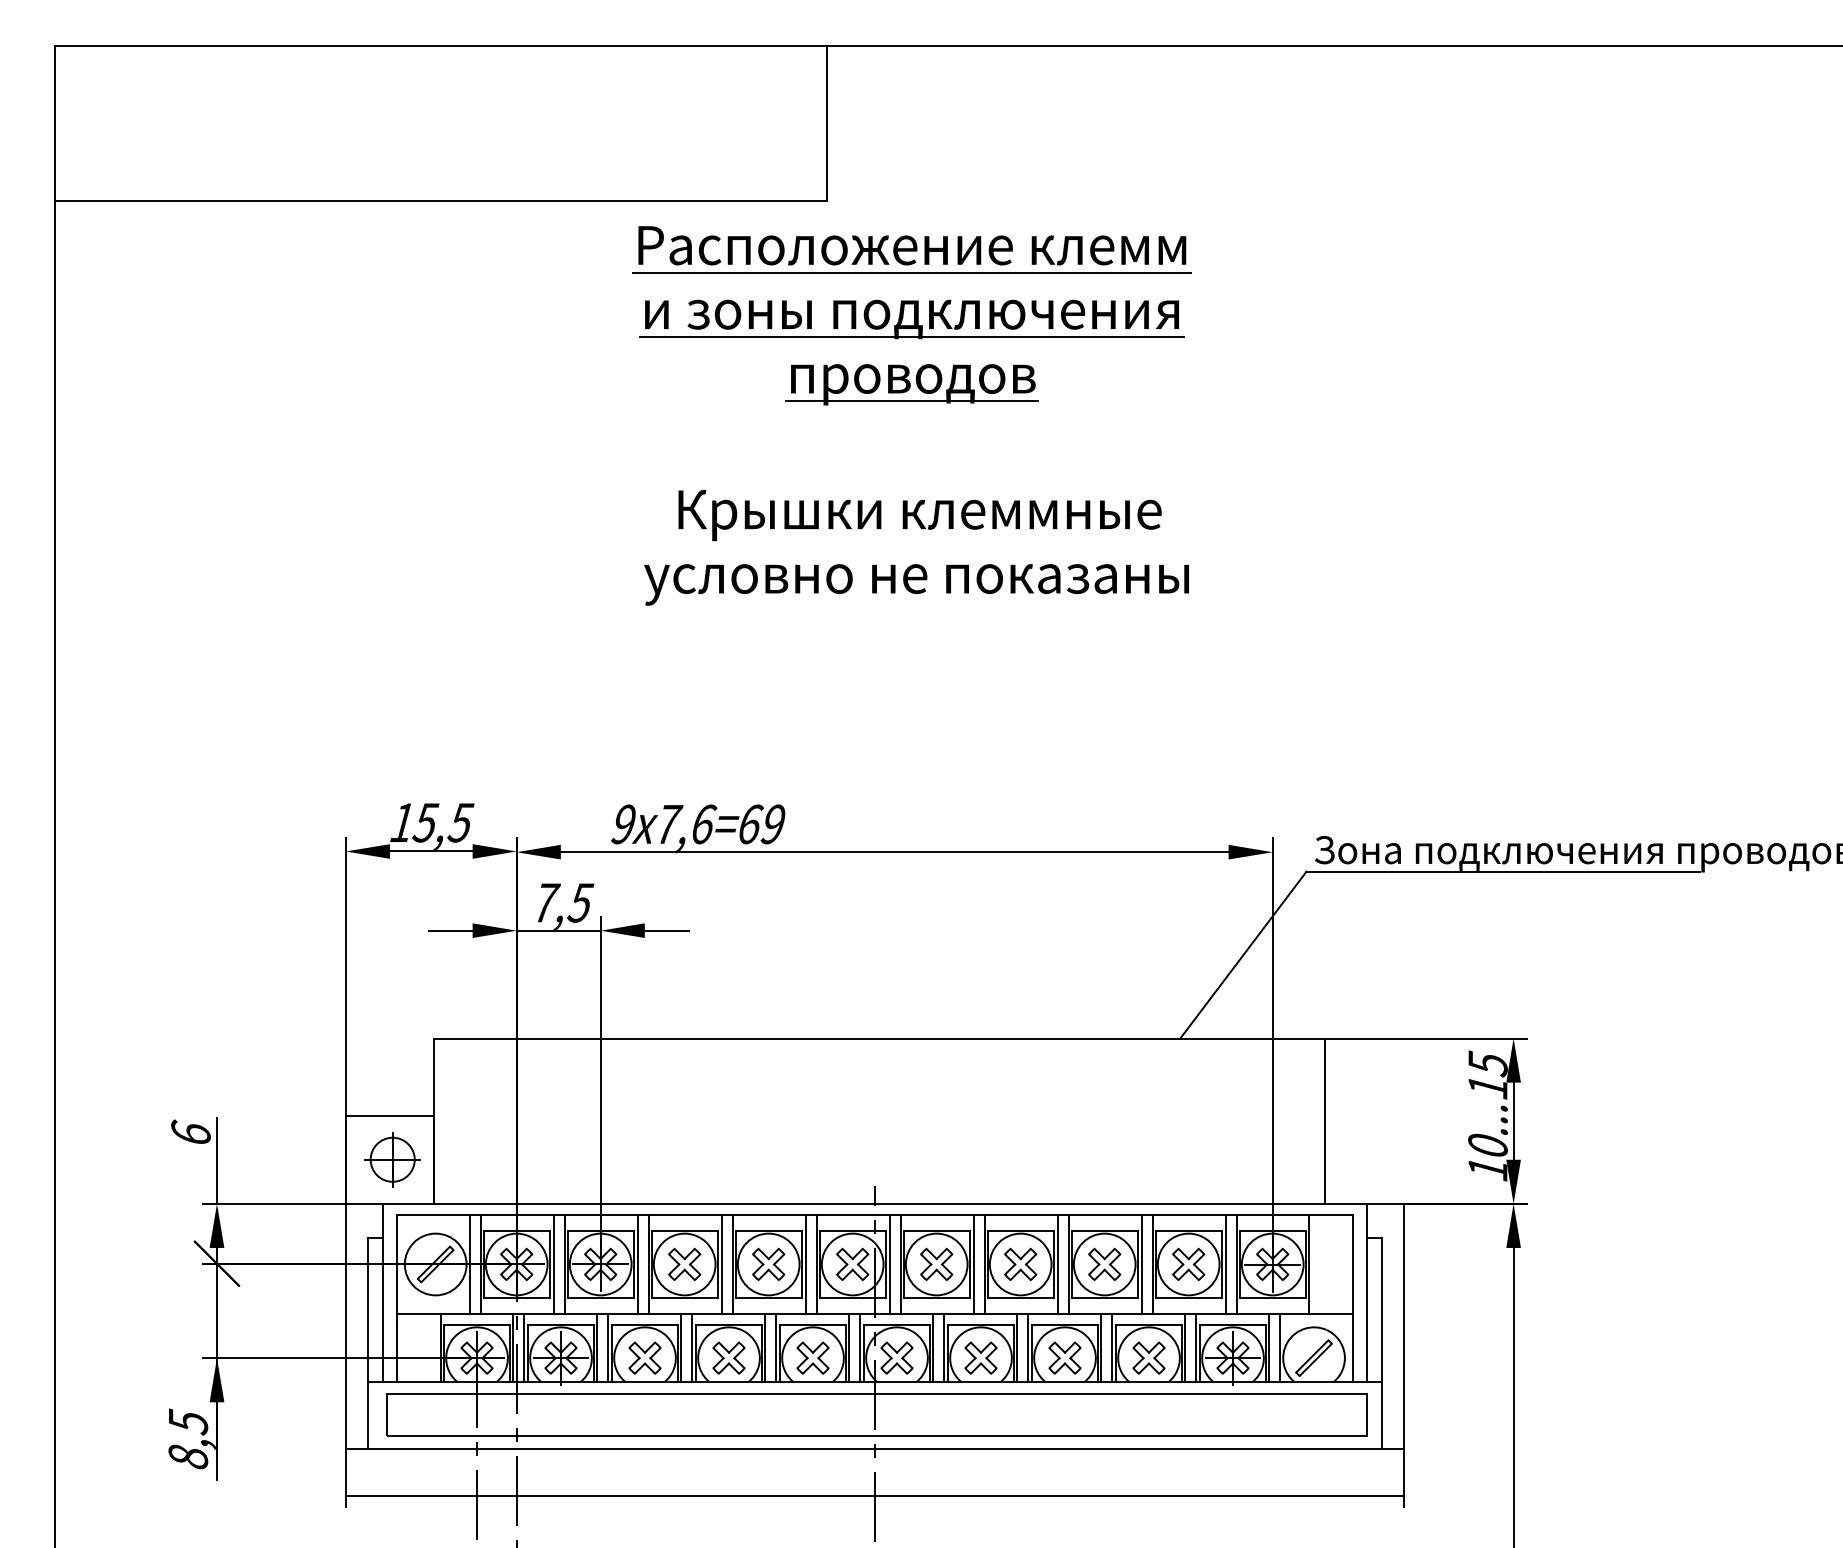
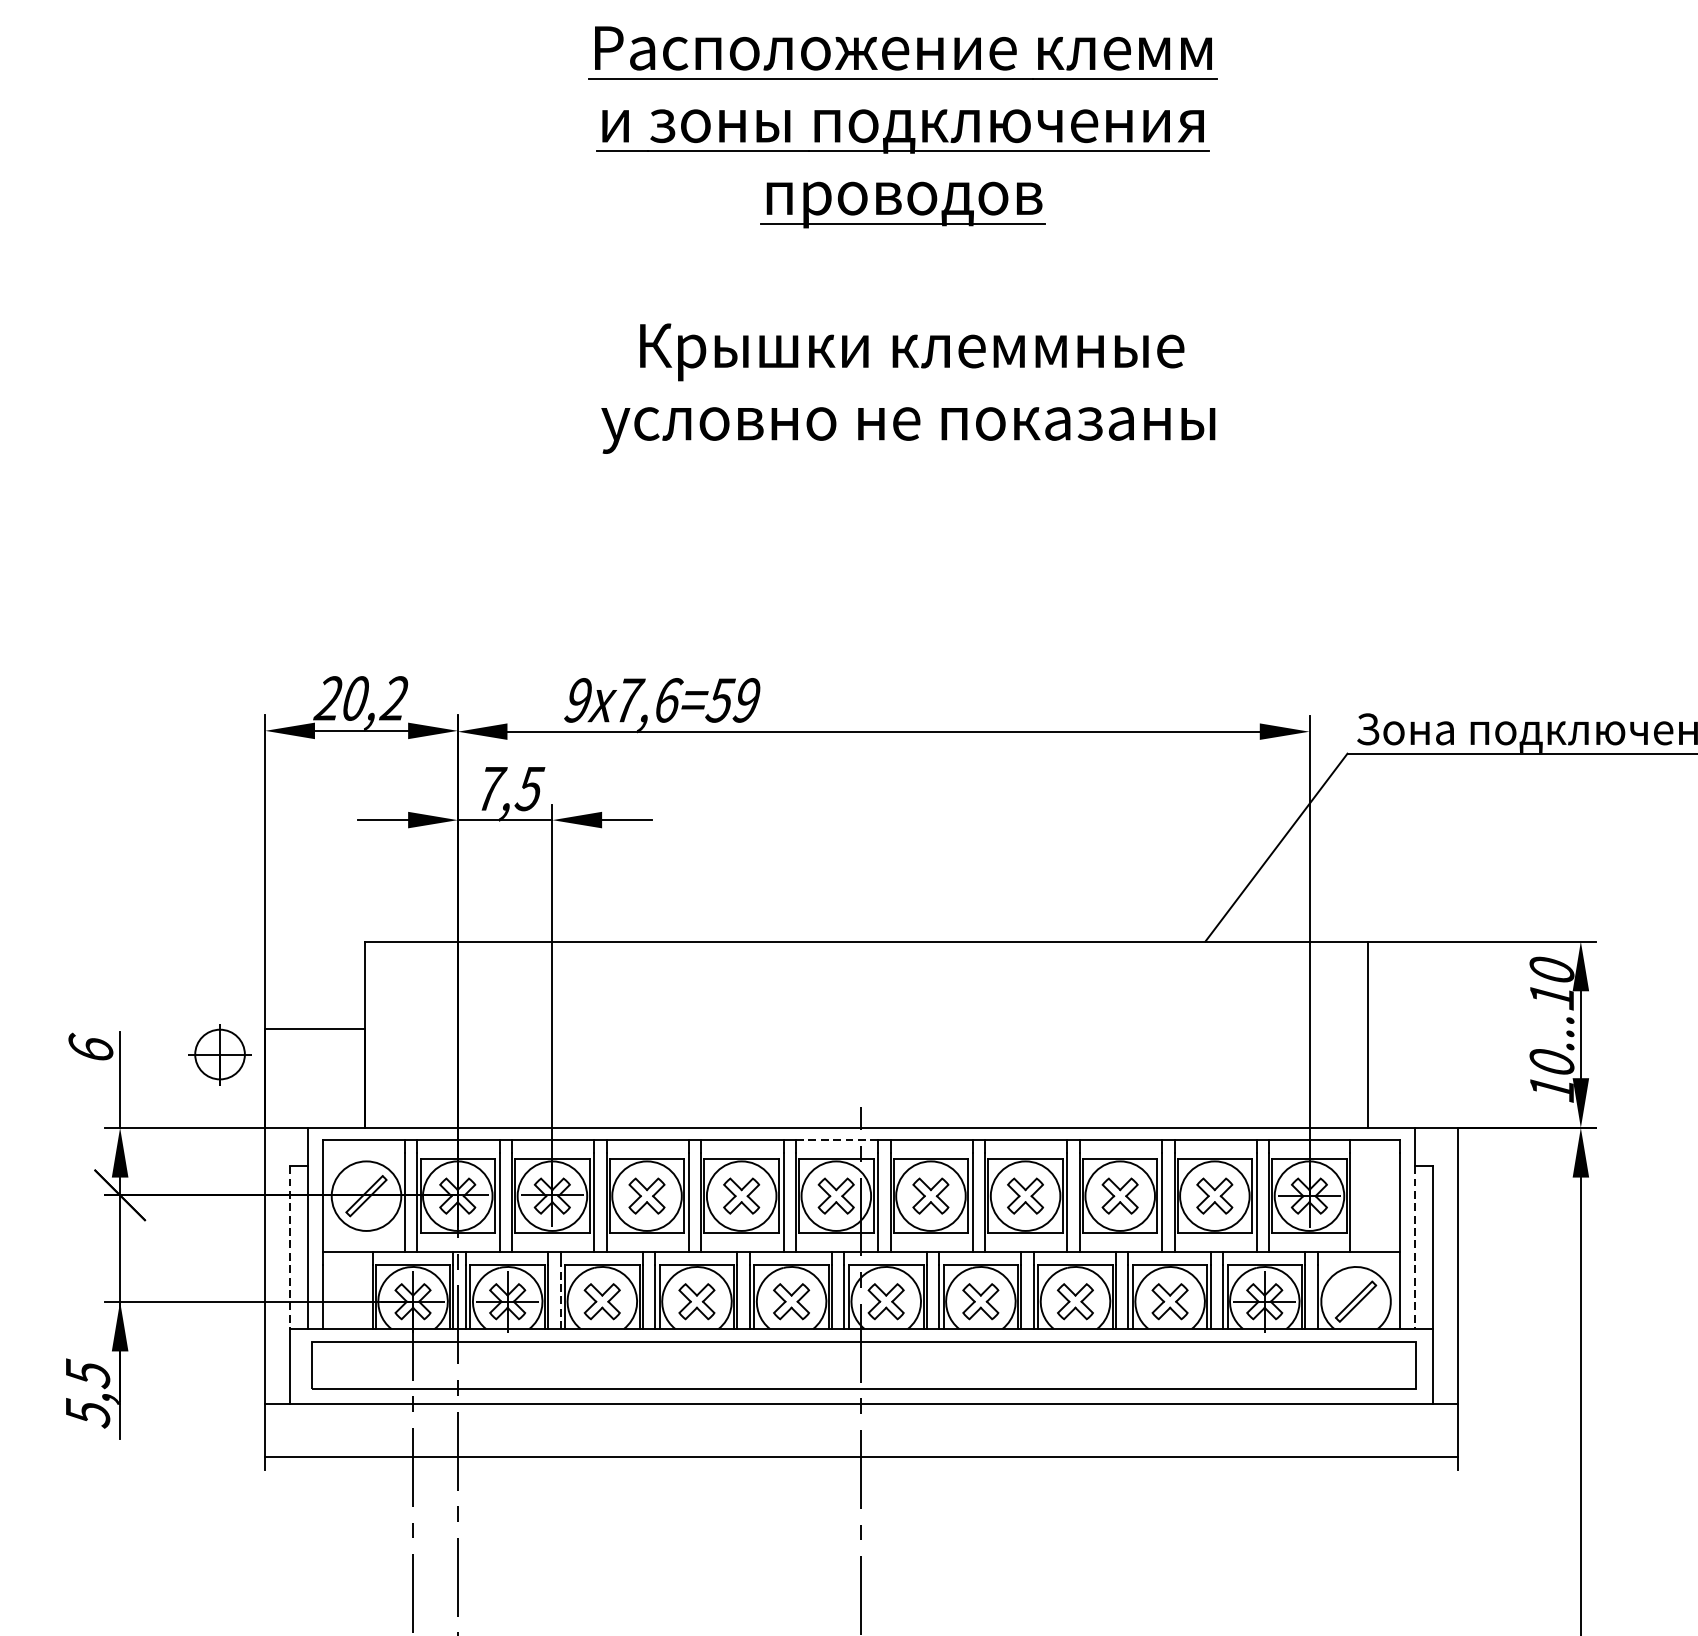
text: (431, 822) -> (361, 698), 15,5 -> 20,2
text: (750, 824) -> (721, 700), 7,6=69 -> 7,6=59
text: (1487, 1063) -> (1551, 969), 10...15 -> 10...10
part: (392, 1159) -> (219, 1054), moved
line: (853, 1214) -> (837, 1139), solid -> dashed
line: (367, 1310) -> (289, 1248), solid -> dashed
line: (1366, 1310) -> (1415, 1248), solid -> dashed
line: (607, 1353) -> (560, 1296), solid -> dashed
text: (188, 1456) -> (88, 1412), 8,5 -> 5,5

